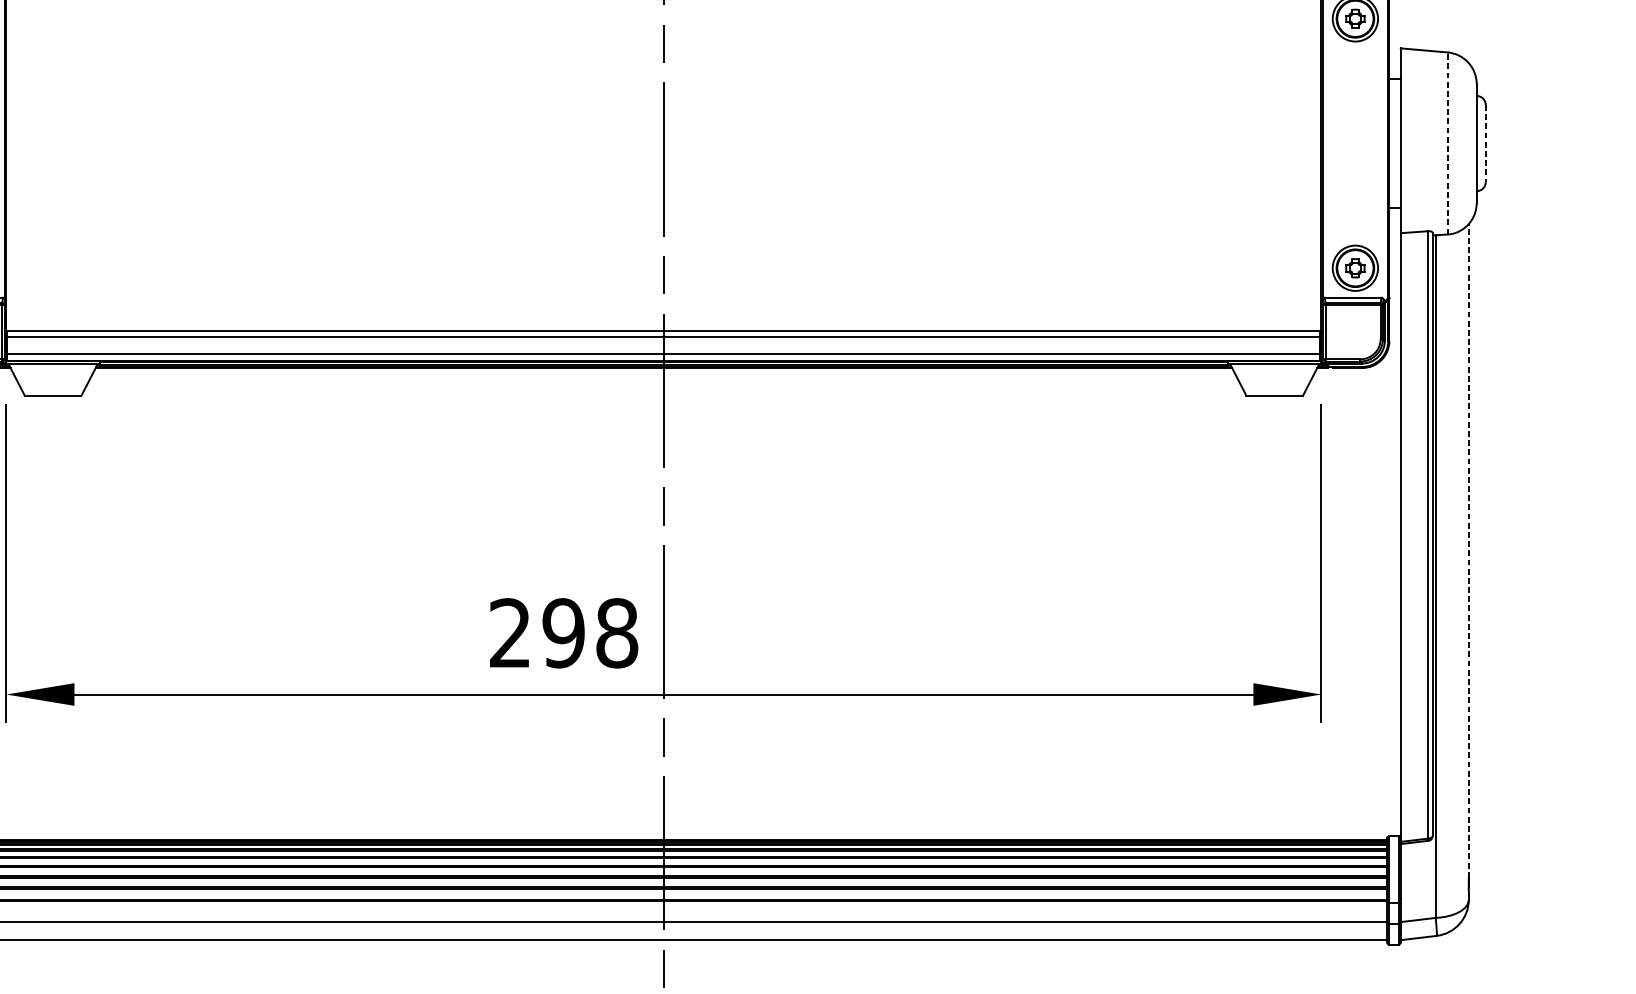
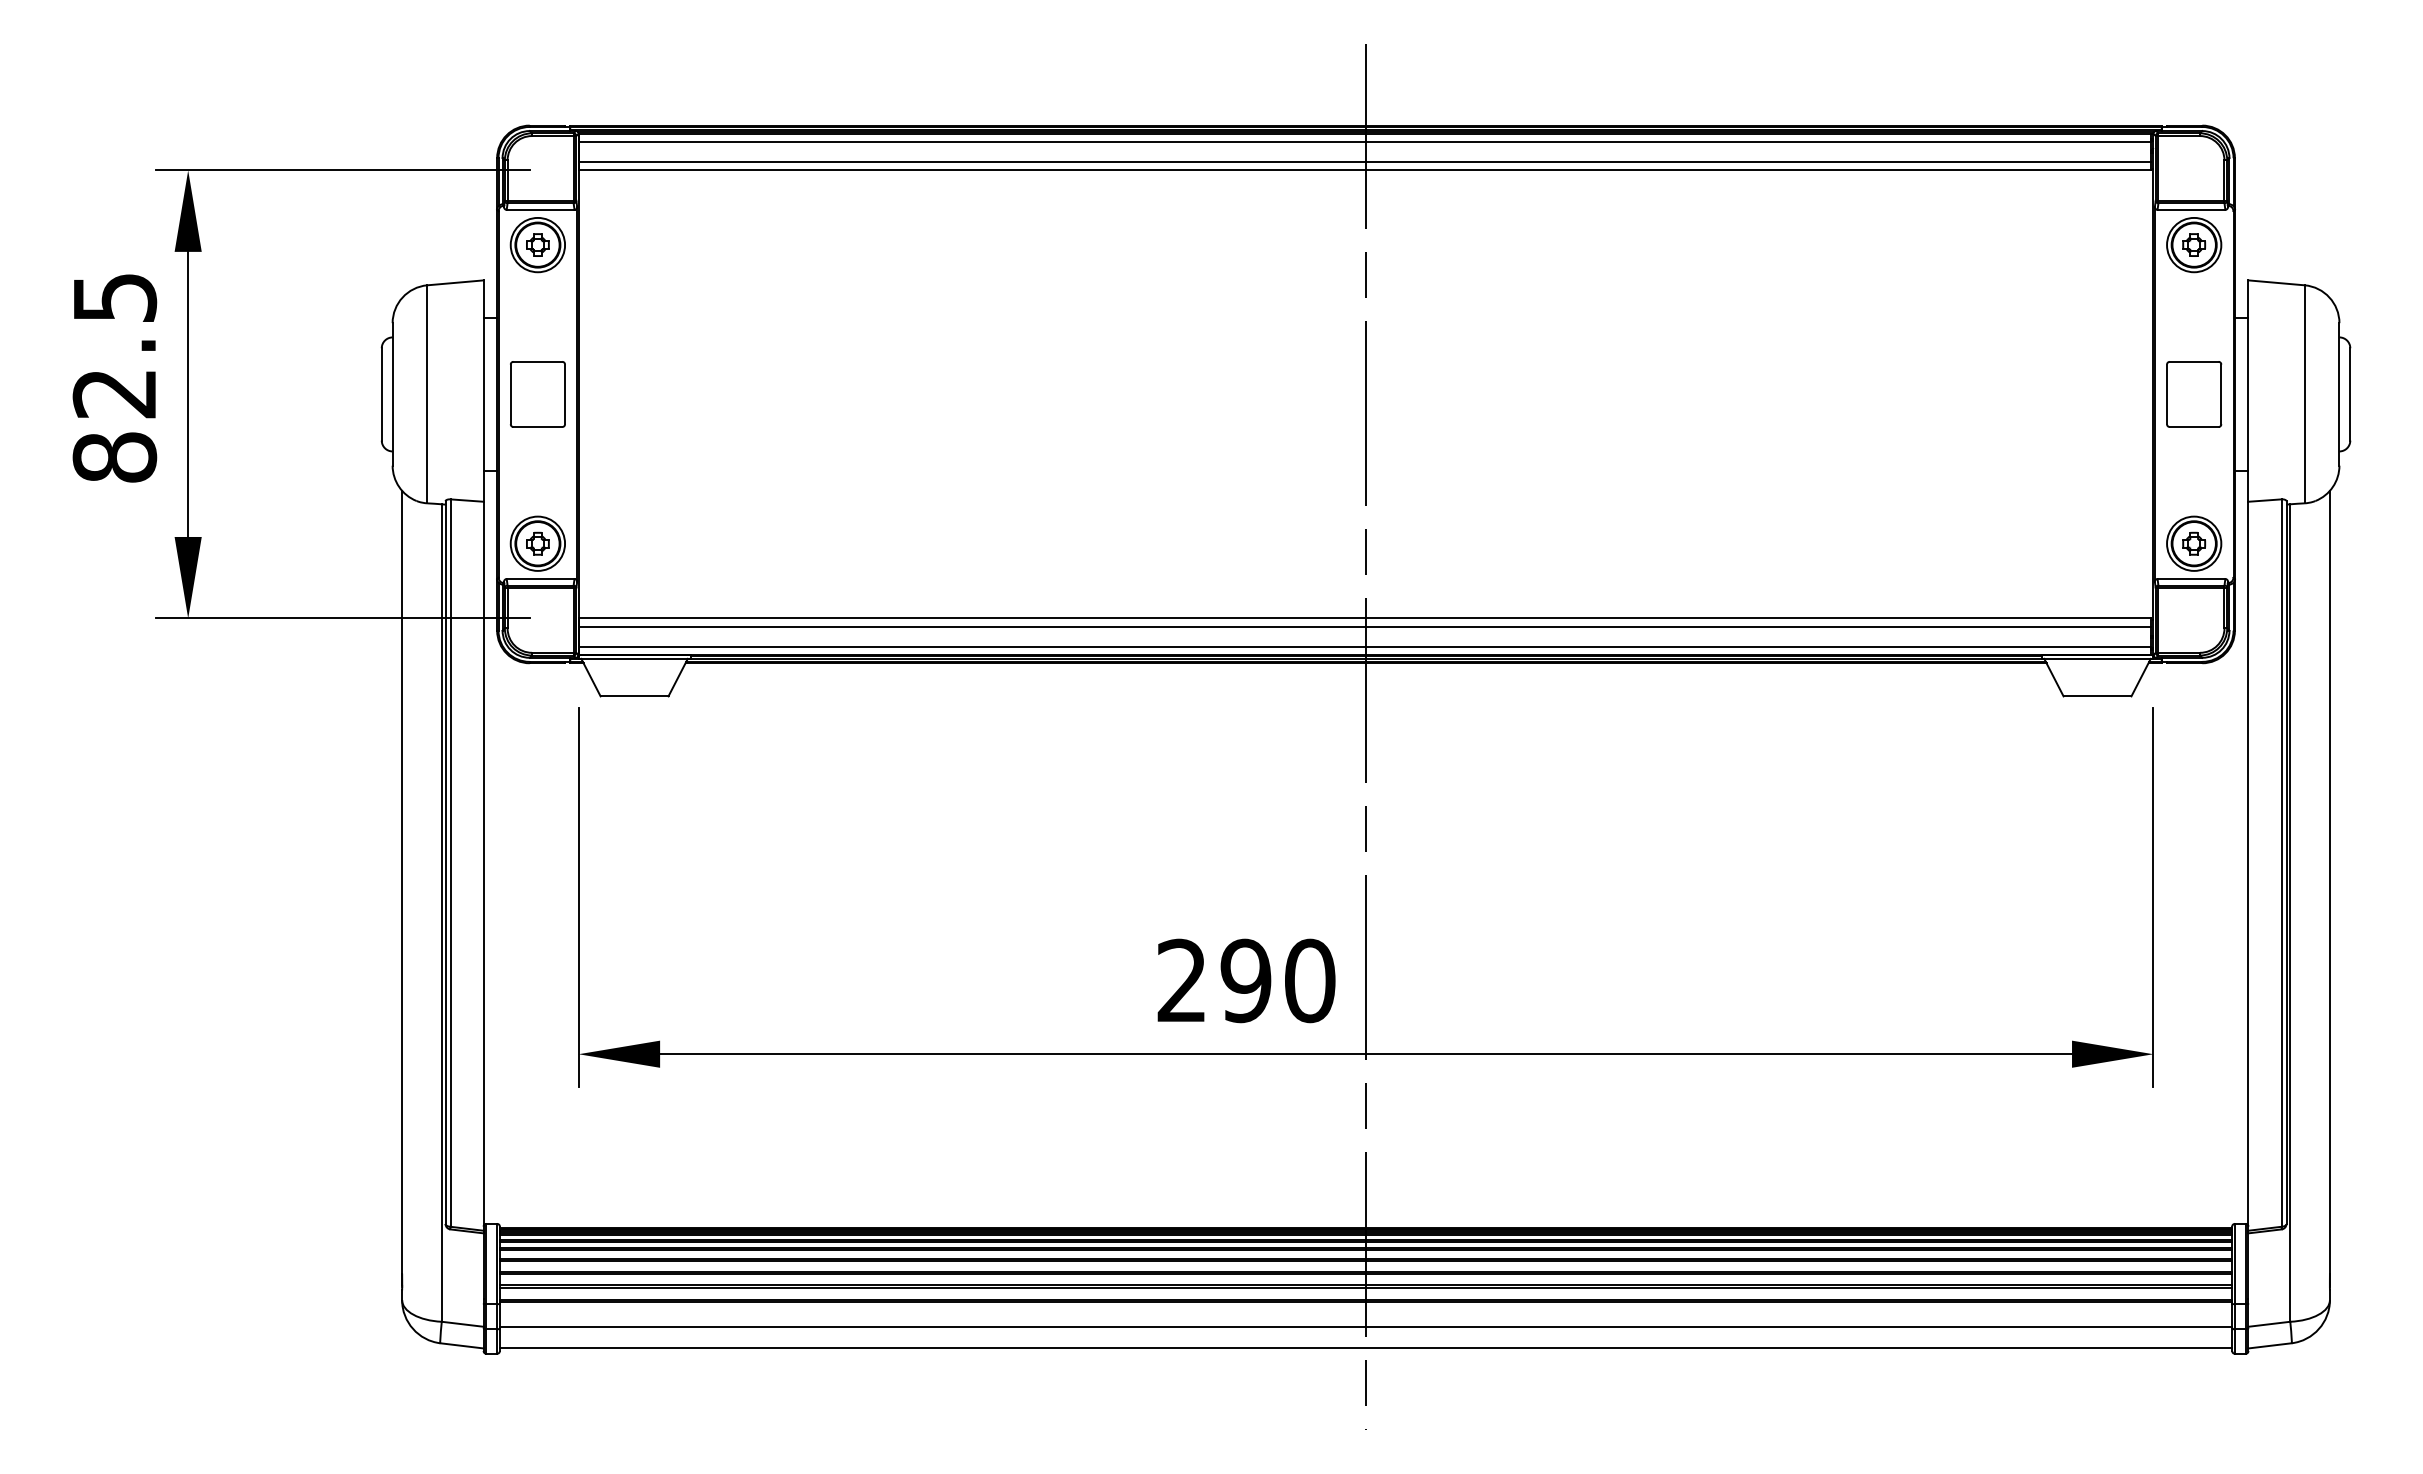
line: (1447, 142) -> (2304, 393), dashed -> solid
part: (1355, 143) -> (2194, 394), added
line: (1485, 143) -> (2350, 394), dashed -> solid
line: (1468, 550) -> (2329, 881), dashed -> solid
text: (617, 632) -> (1310, 980), 298 -> 290

